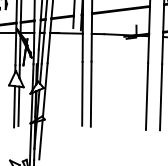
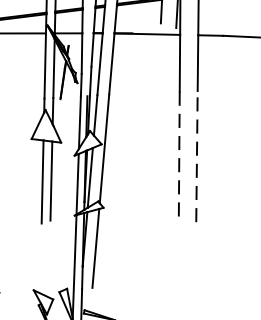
line: (82, 93) -> (179, 155), solid -> dashed
line: (91, 94) -> (197, 157), solid -> dashed

